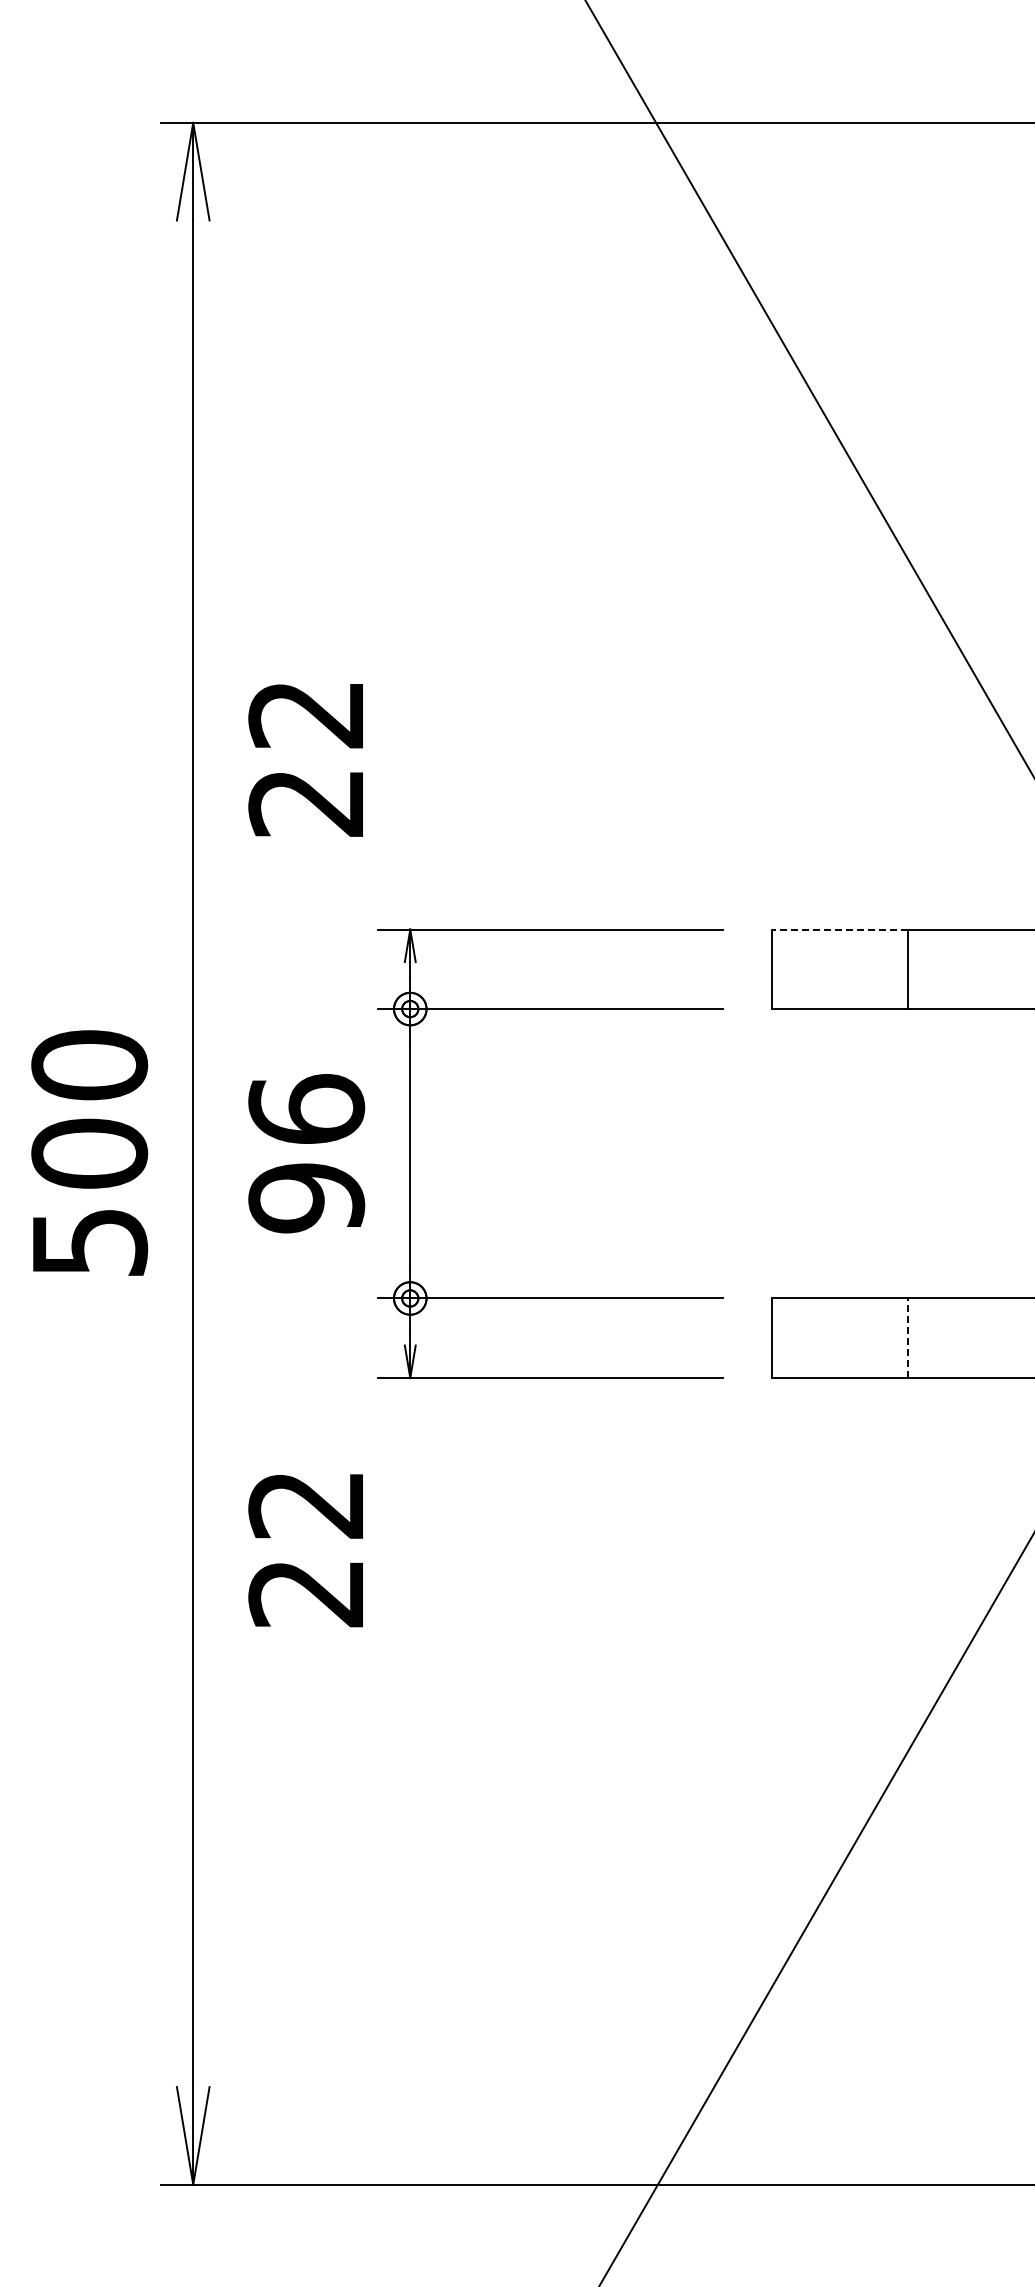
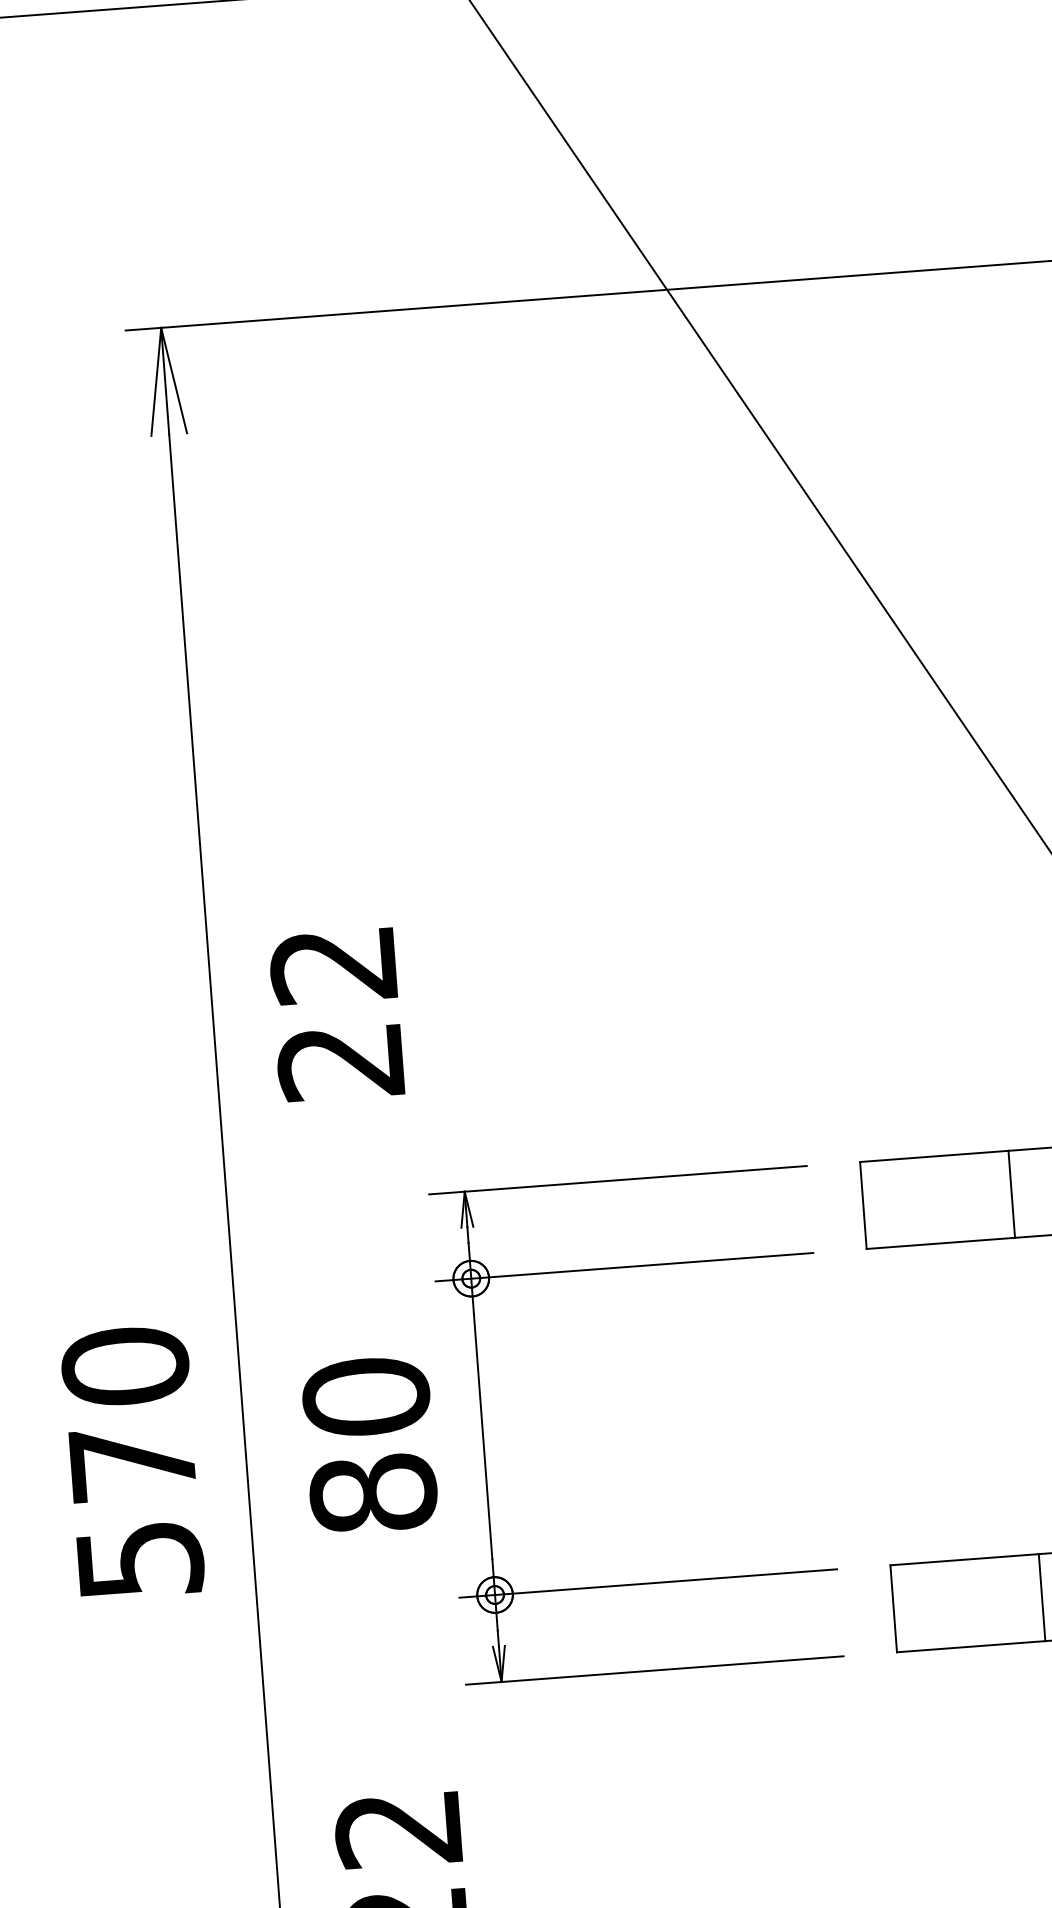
line: (839, 929) -> (933, 1156), dashed -> solid
text: (89, 1153) -> (132, 1462), 500 -> 570
text: (306, 1153) -> (369, 1445), 96 -> 80
line: (907, 1338) -> (1041, 1597), dashed -> solid

